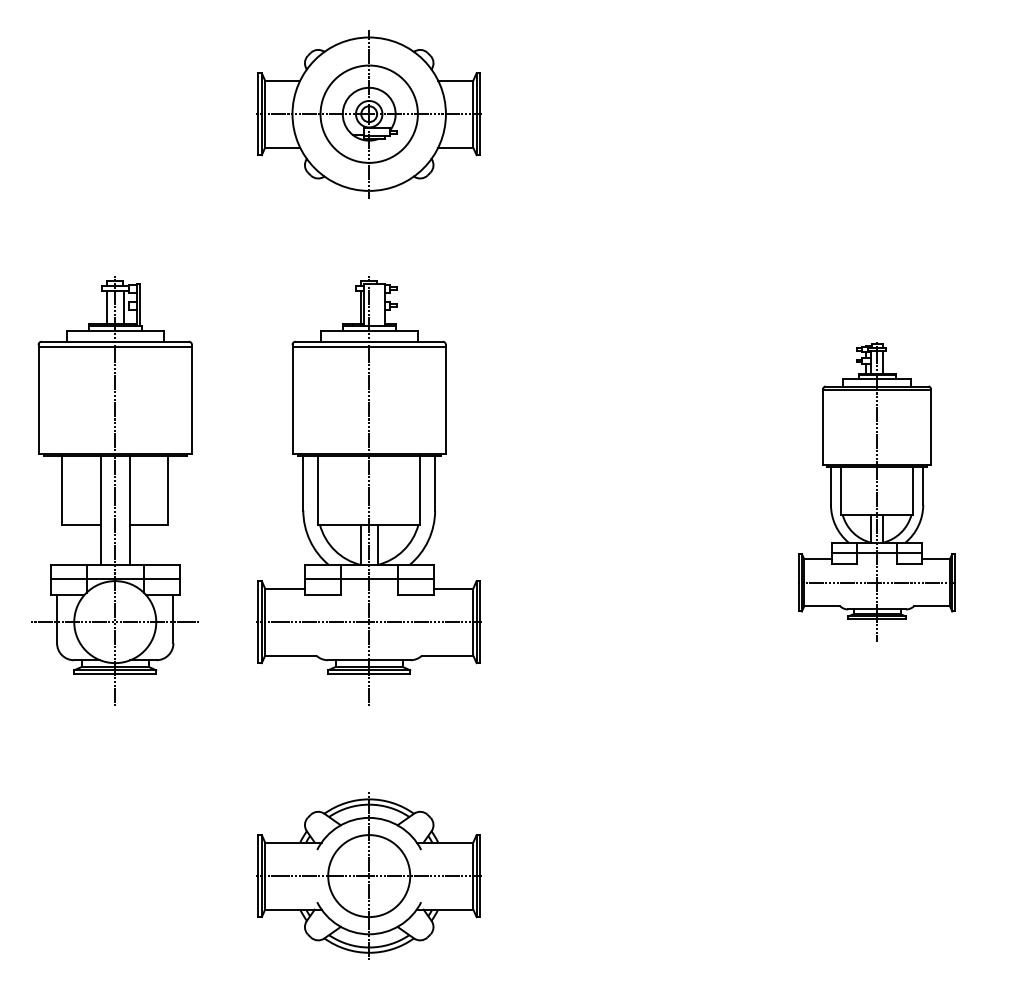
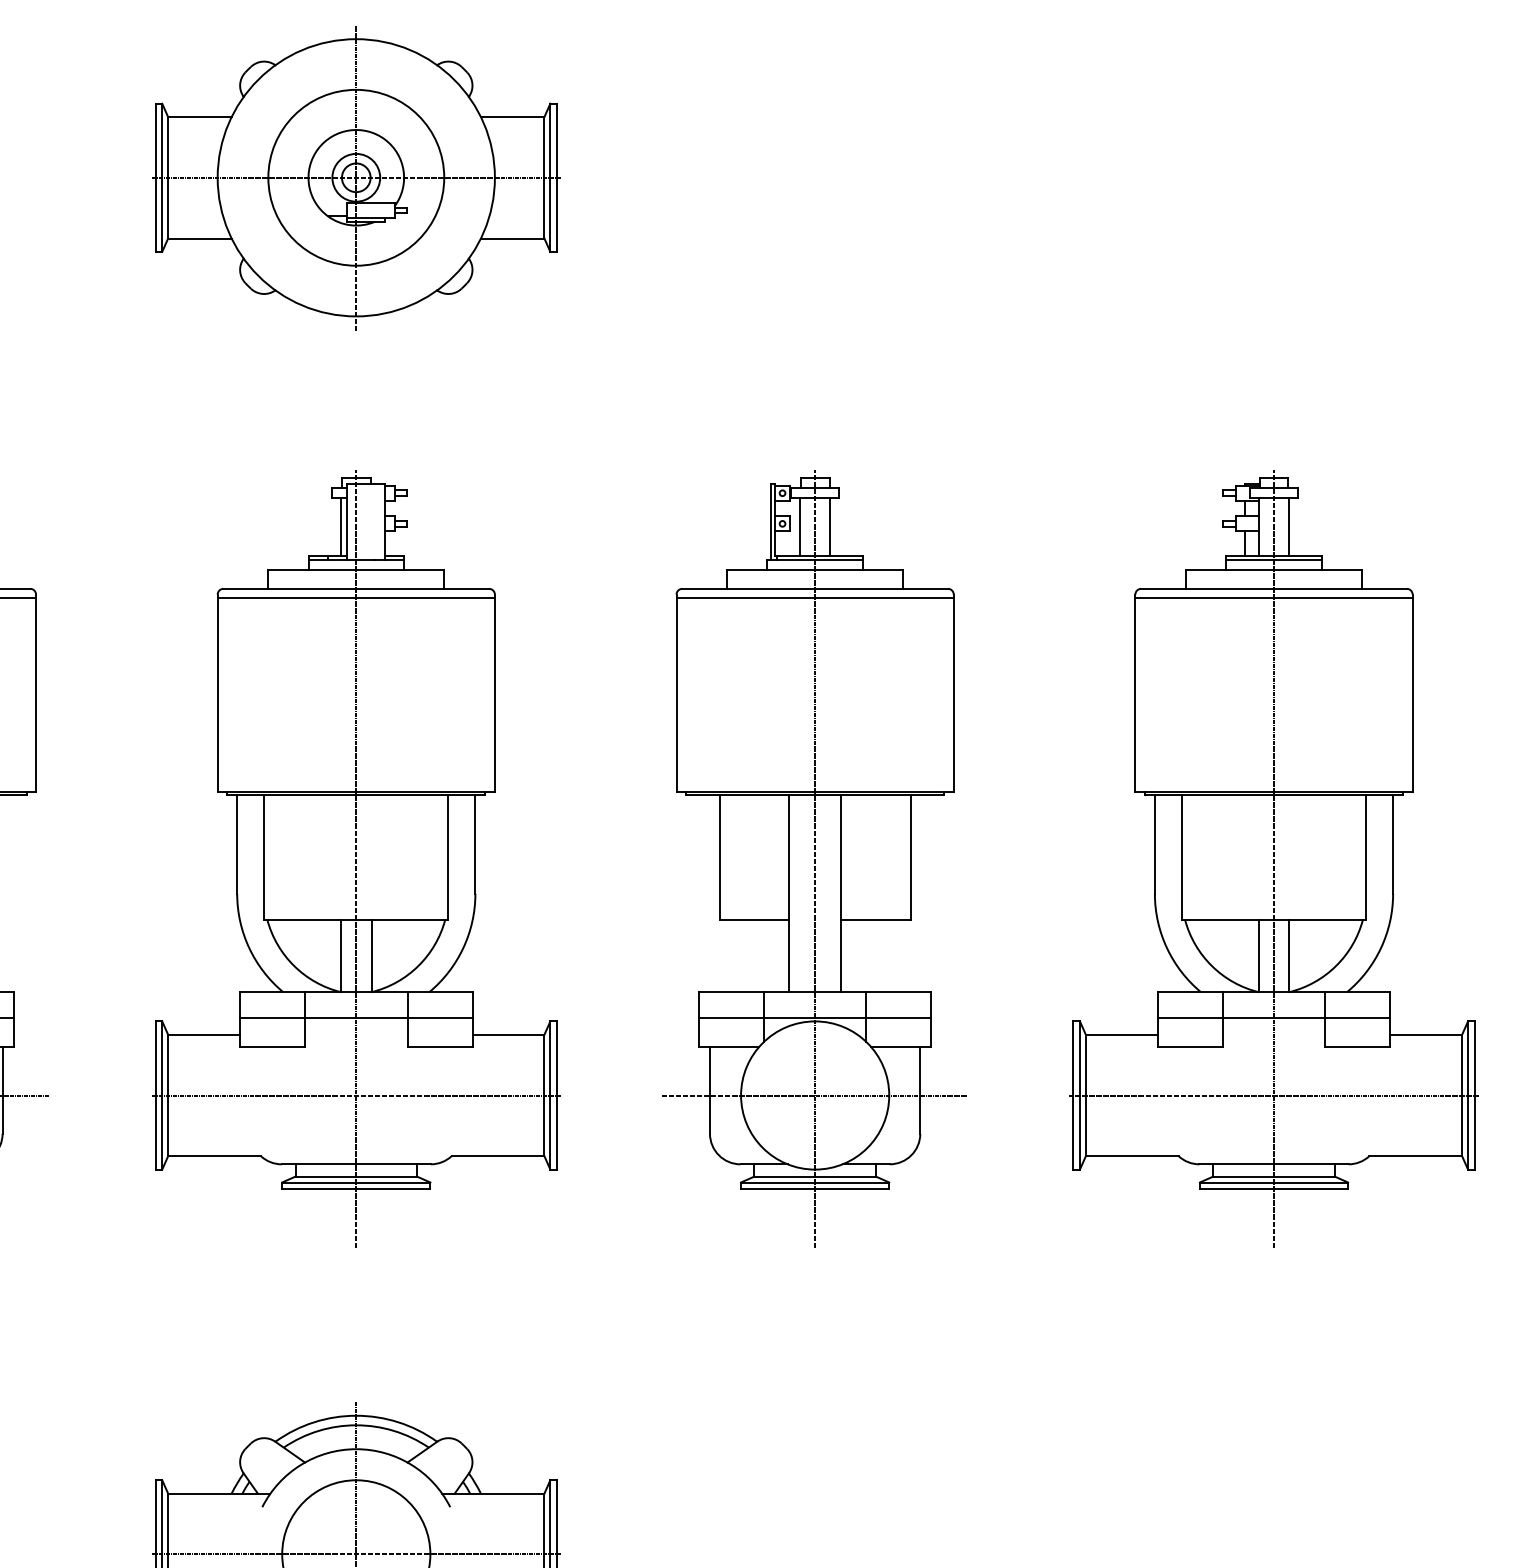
part: (622, 490) -> (813, 857), added
part: (876, 490) -> (1272, 857), size x1.43

